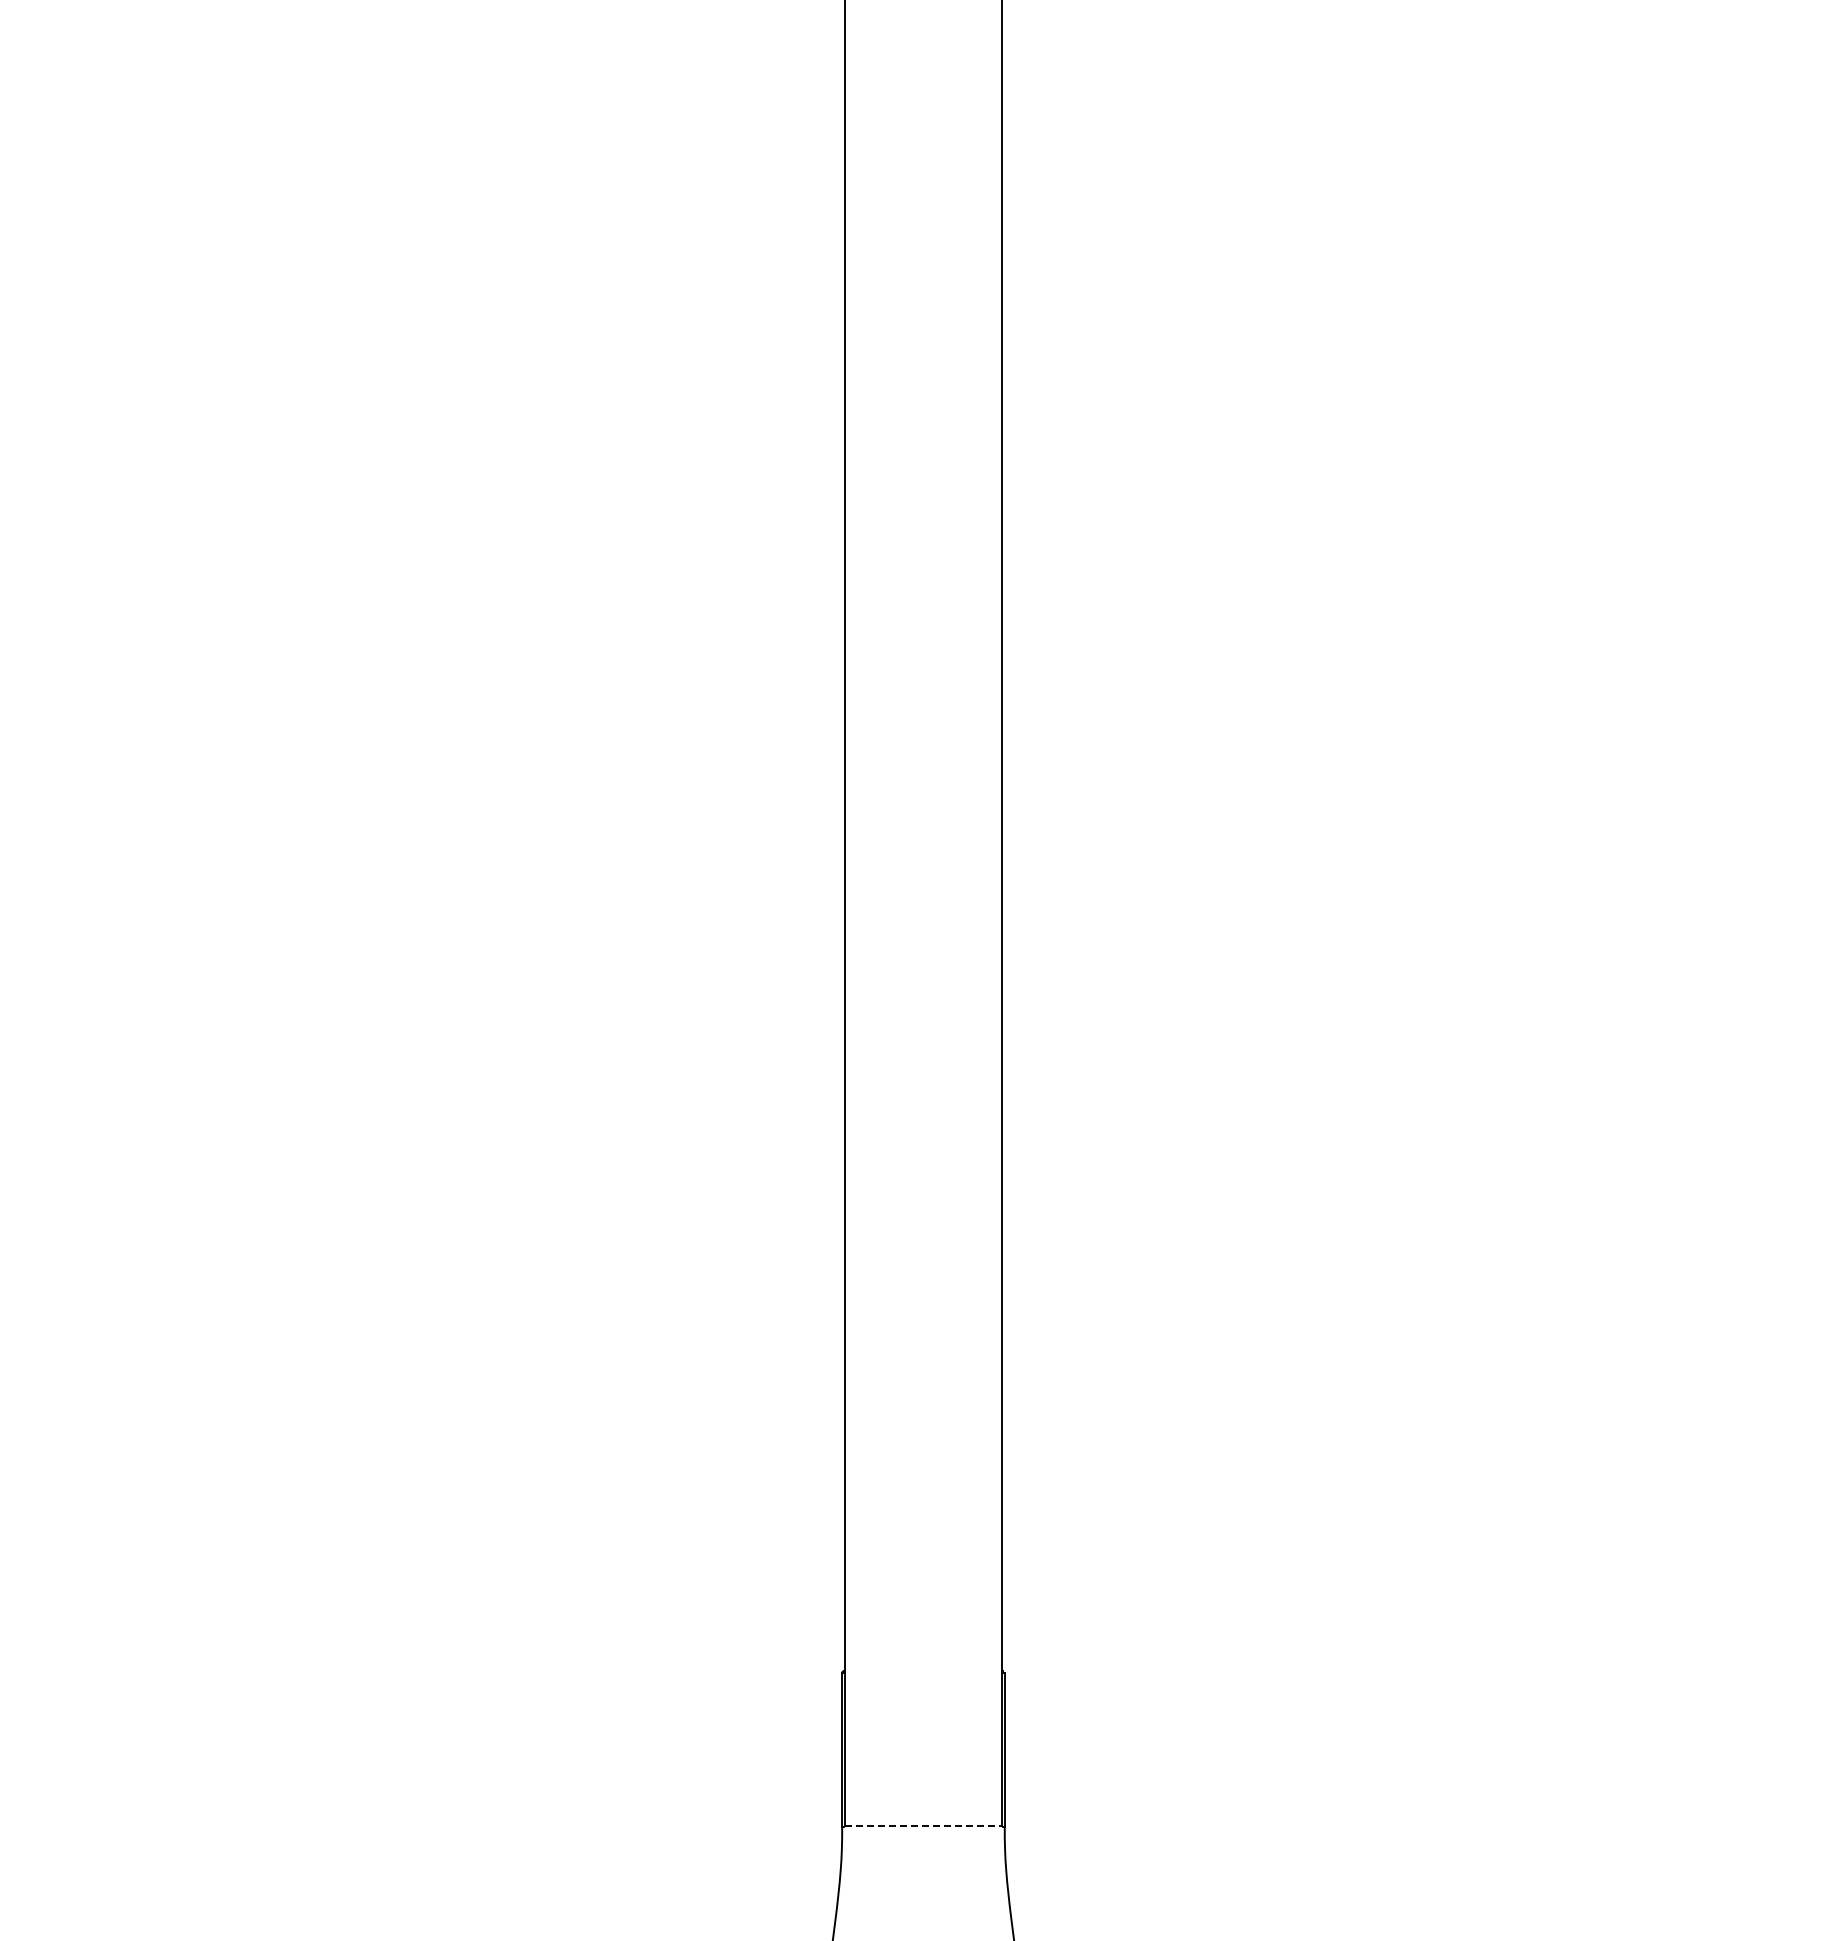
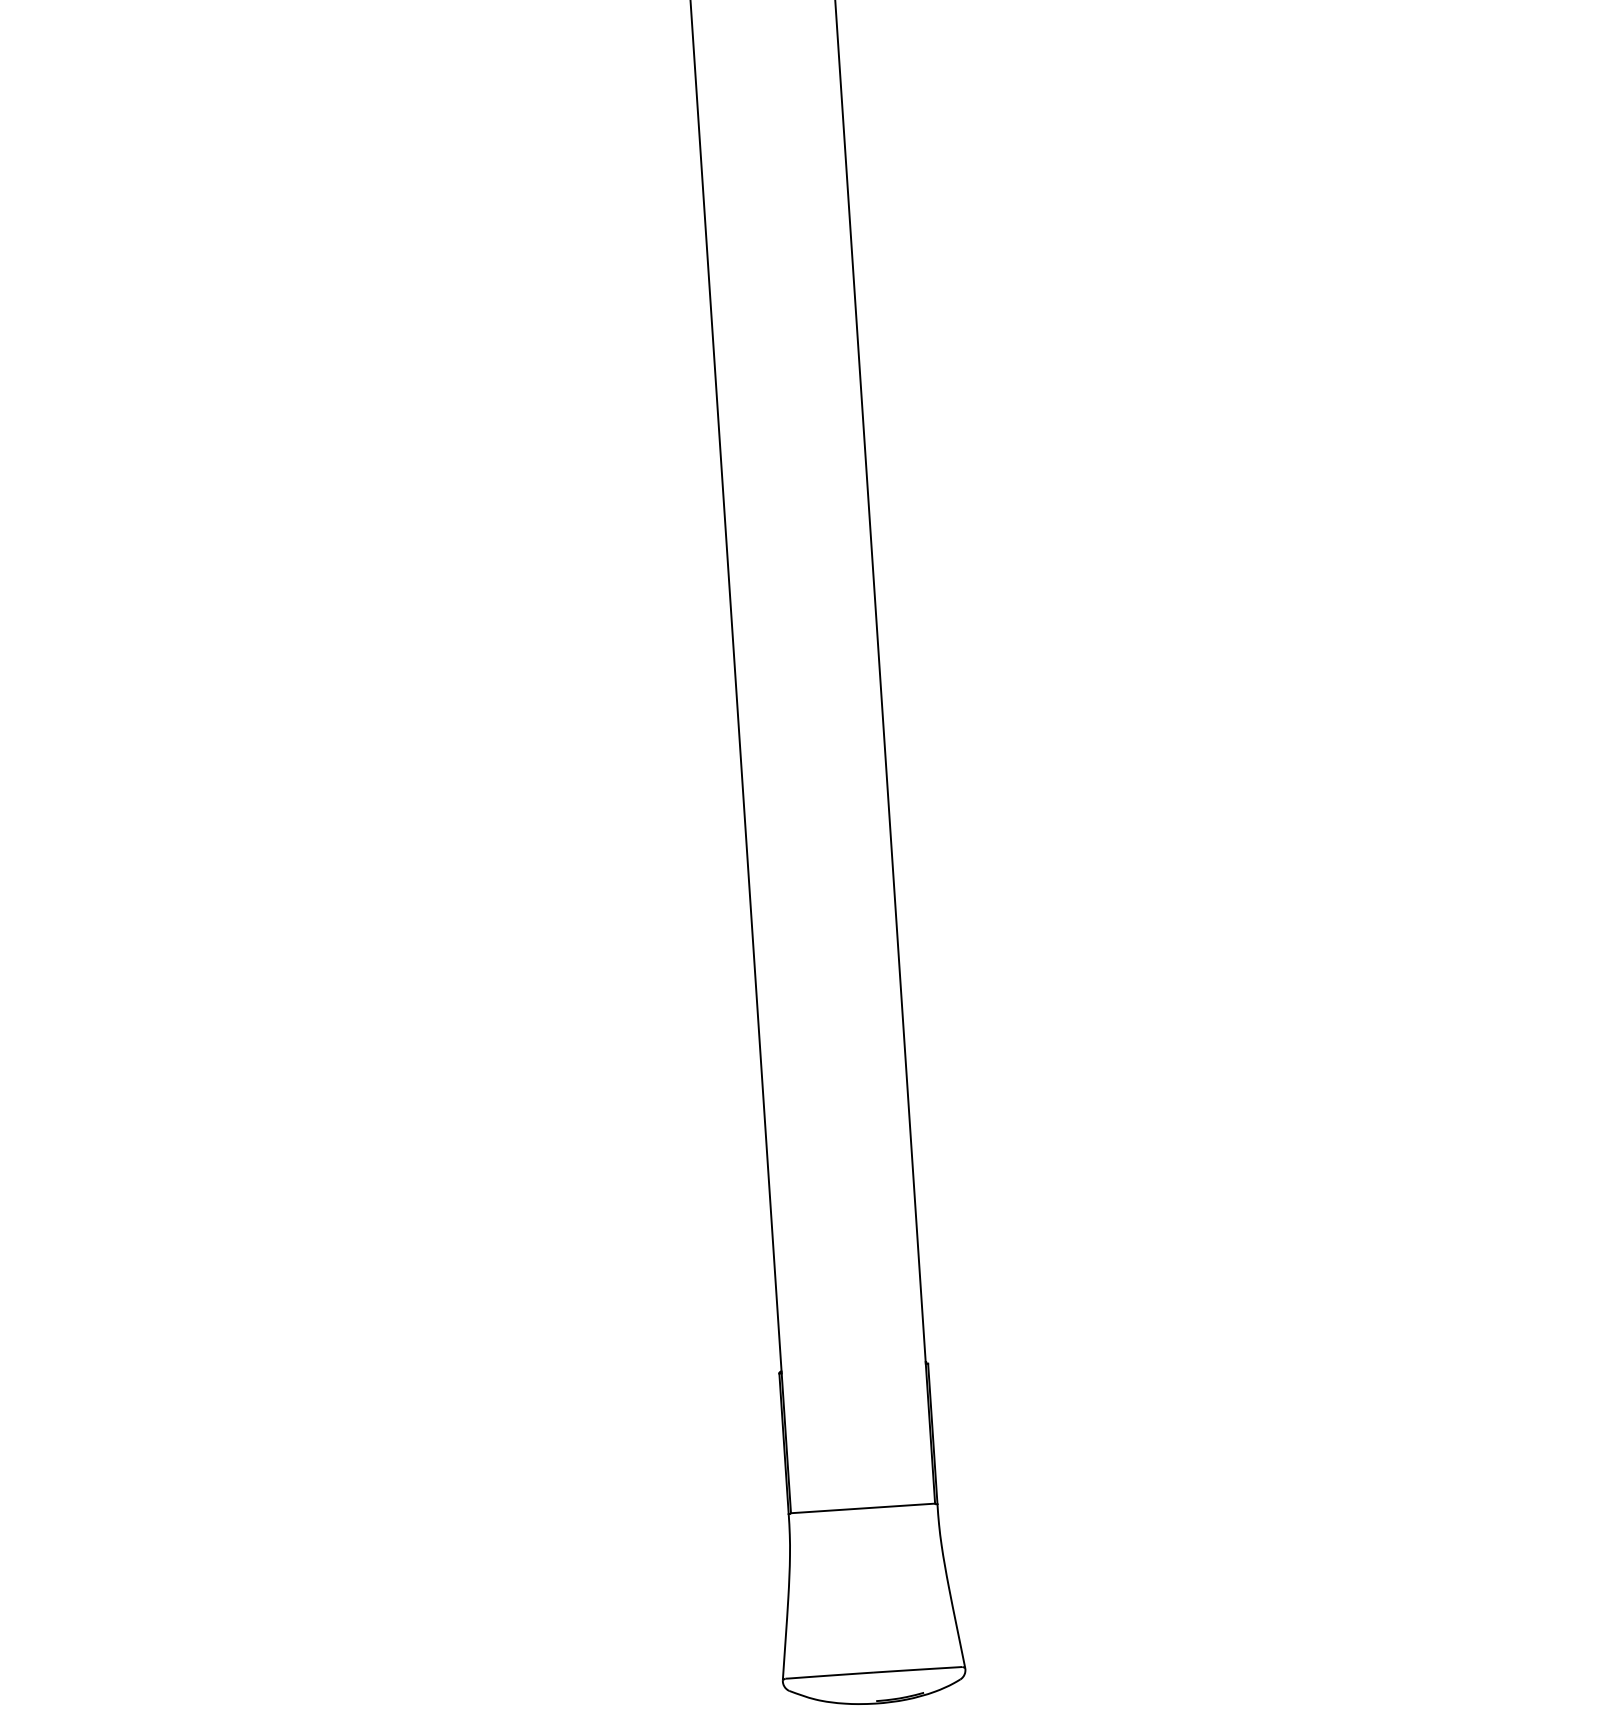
line: (923, 1825) -> (863, 1508), dashed -> solid

